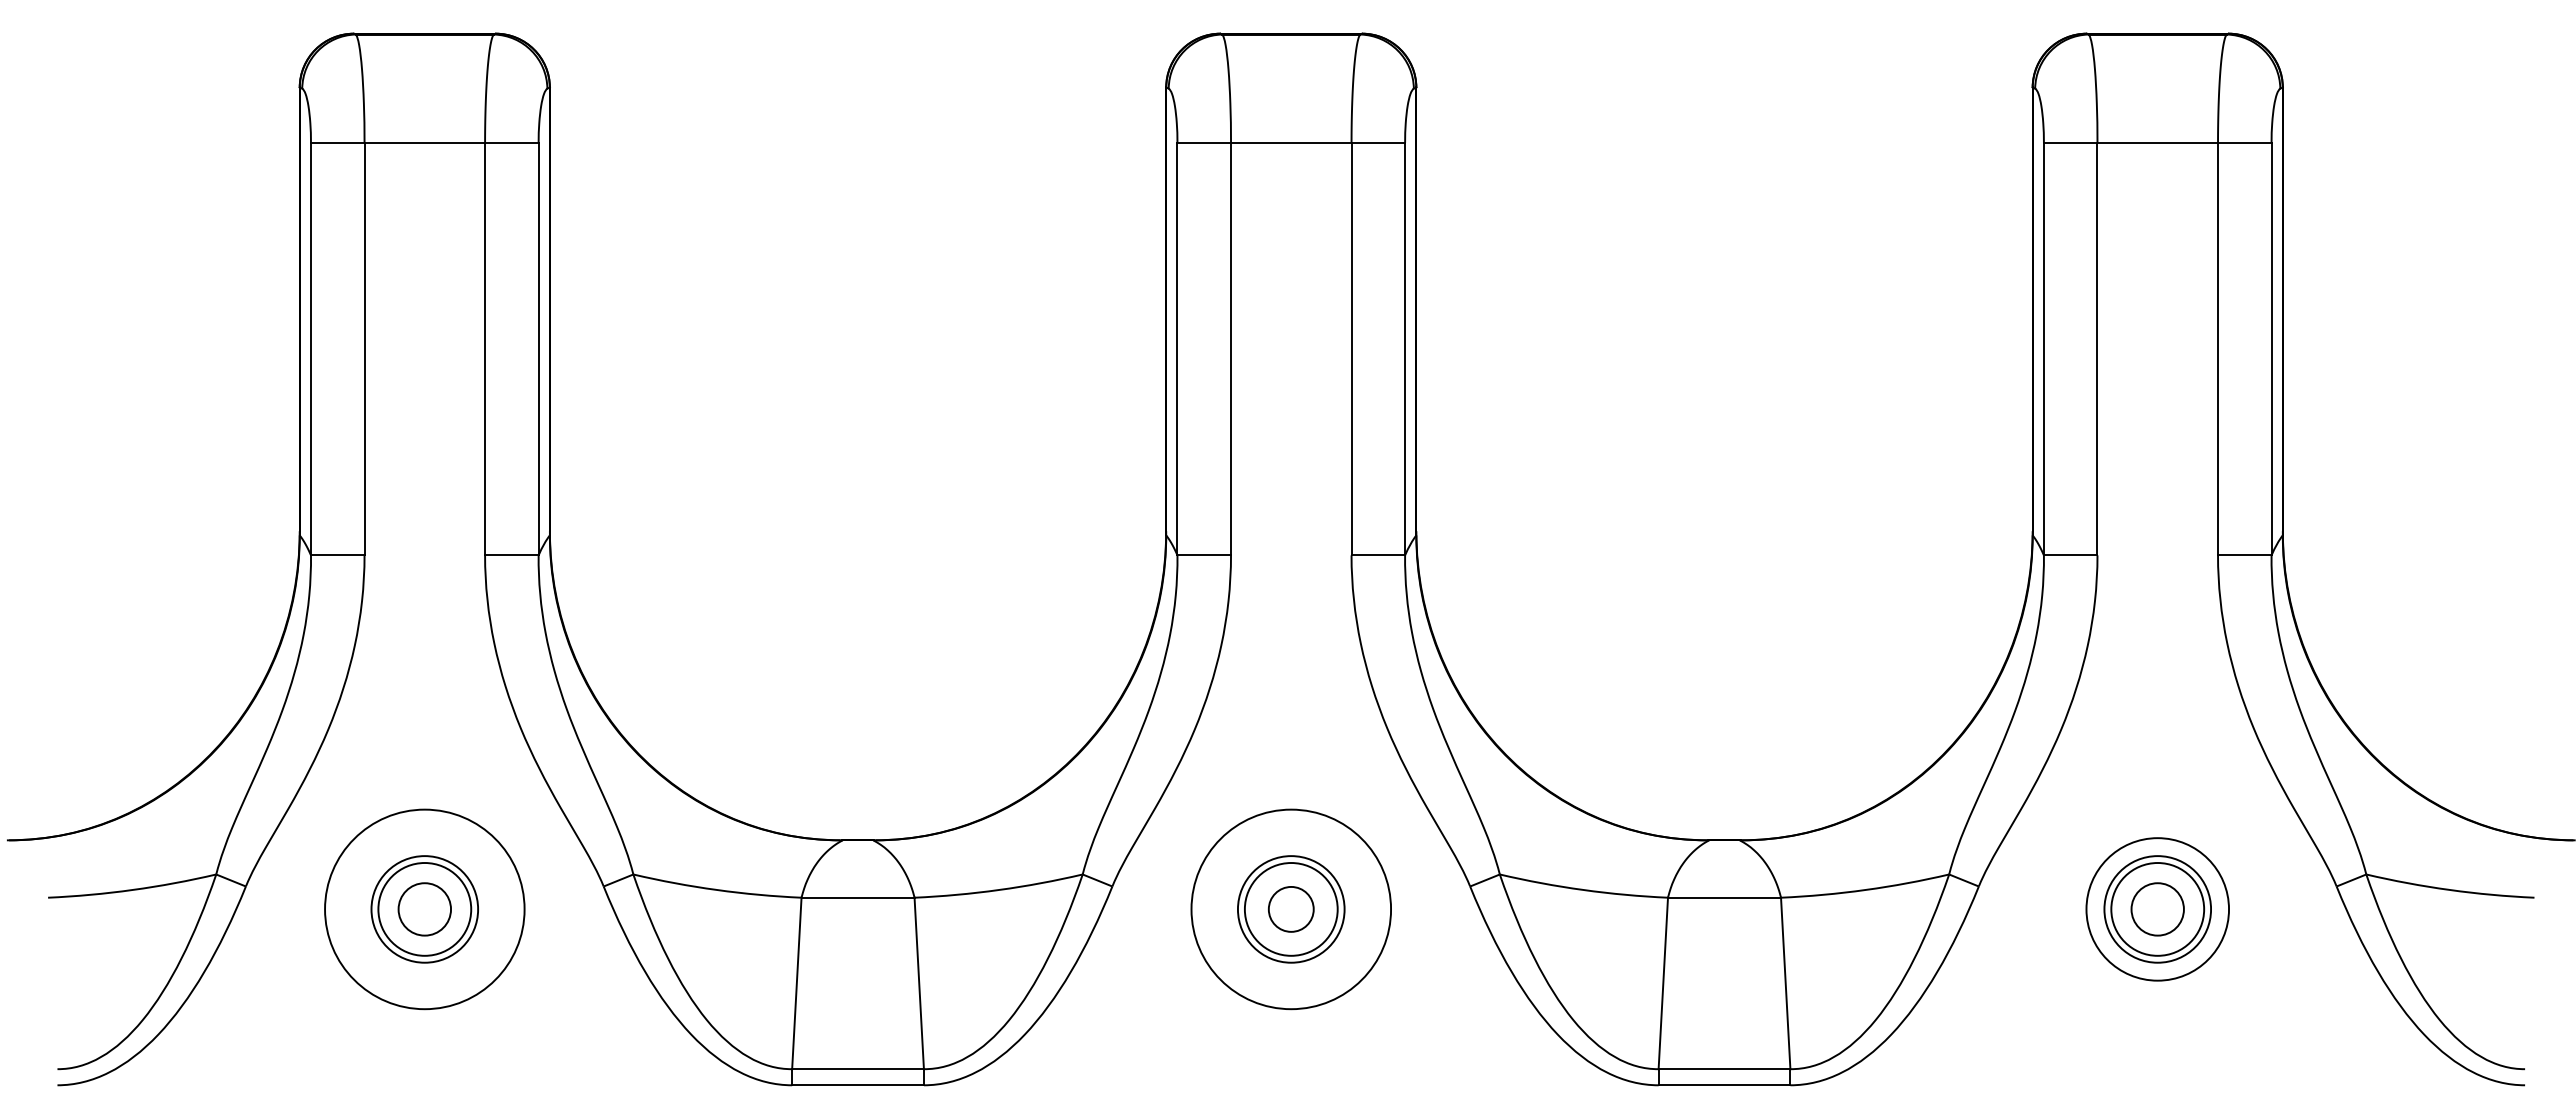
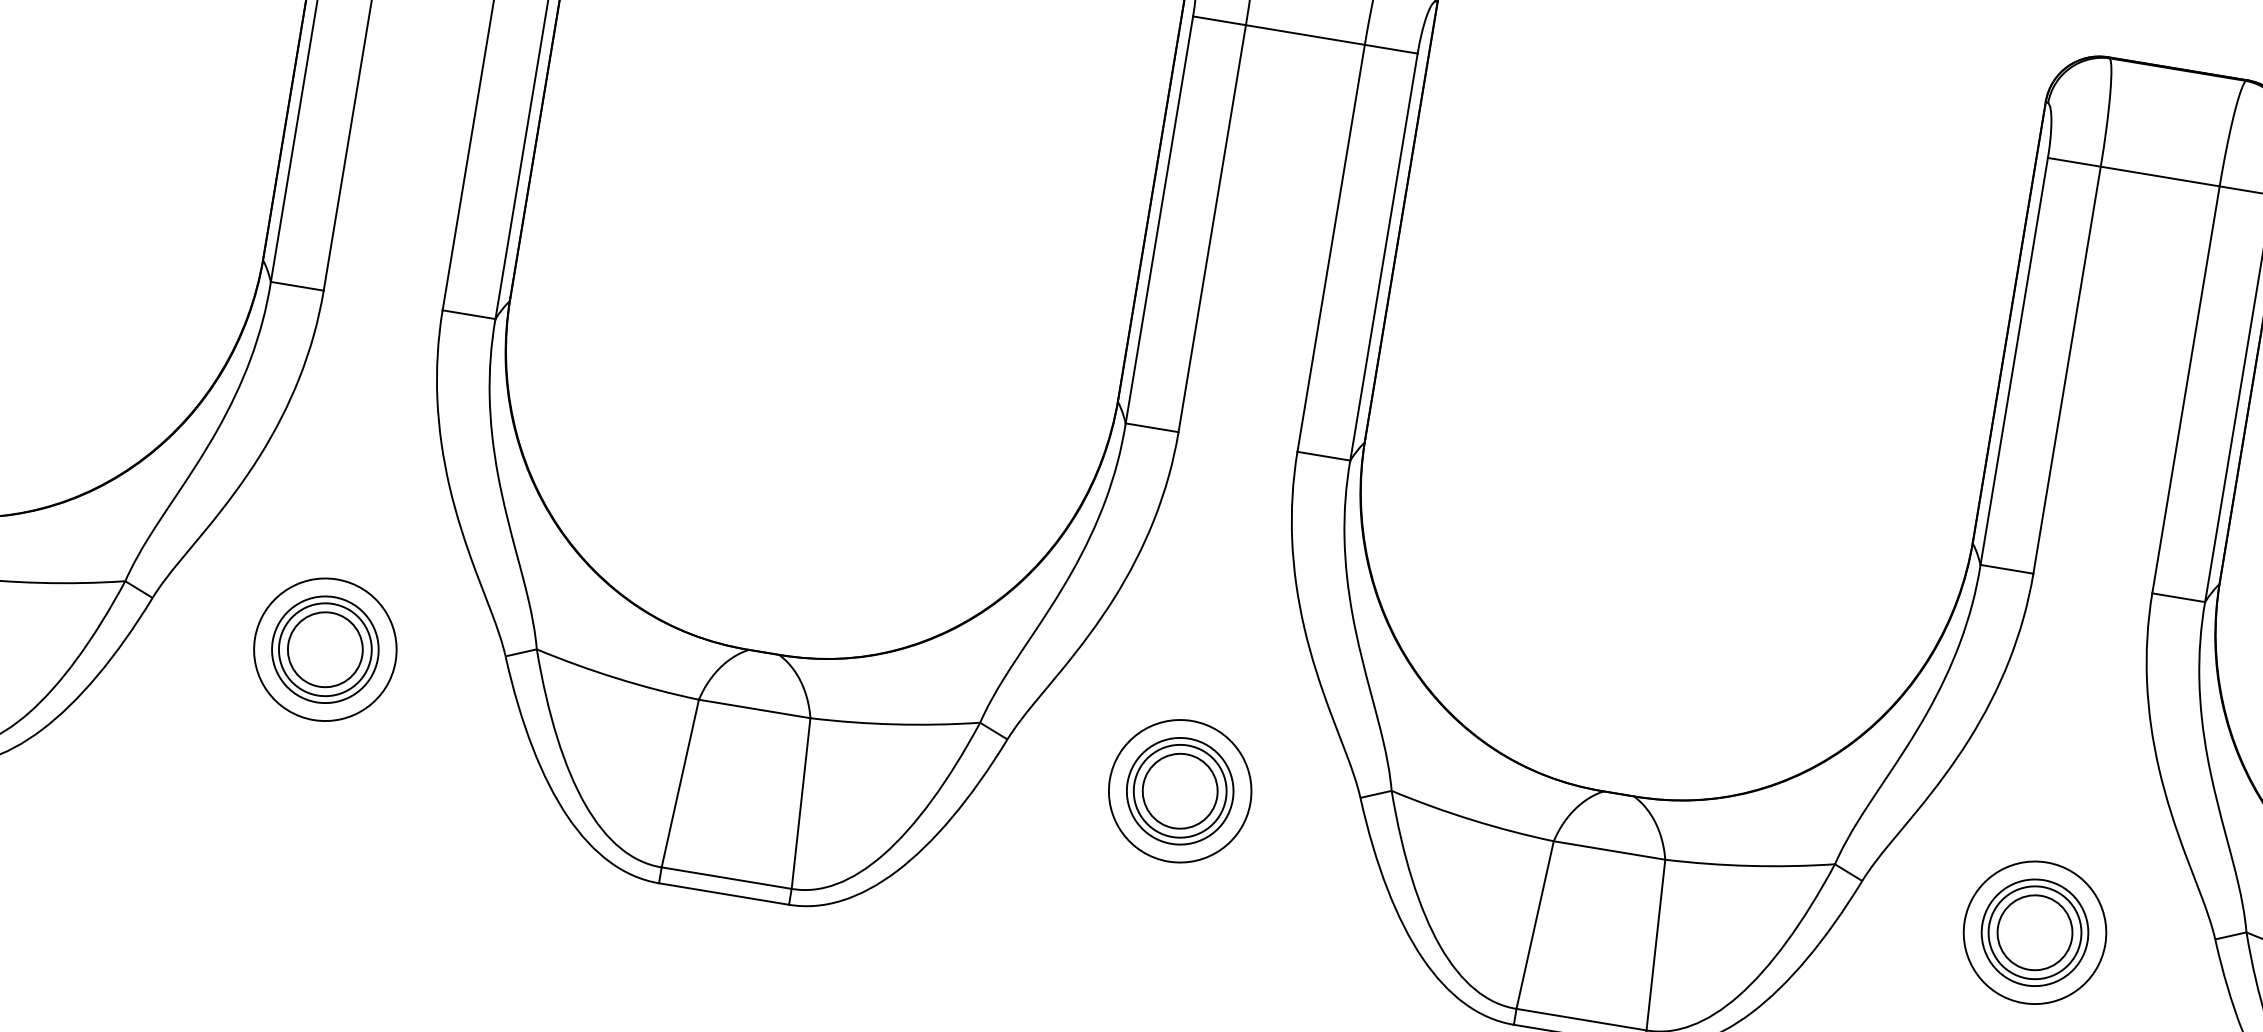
circle: (424, 908) -> (325, 648), size x1.43
circle: (1290, 908) -> (1179, 790), size x1.67
circle: (2157, 908) -> (2034, 931), size x1.43
circle: (424, 909) -> (325, 649), size x0.71
circle: (1291, 909) -> (1180, 791), size x0.71

